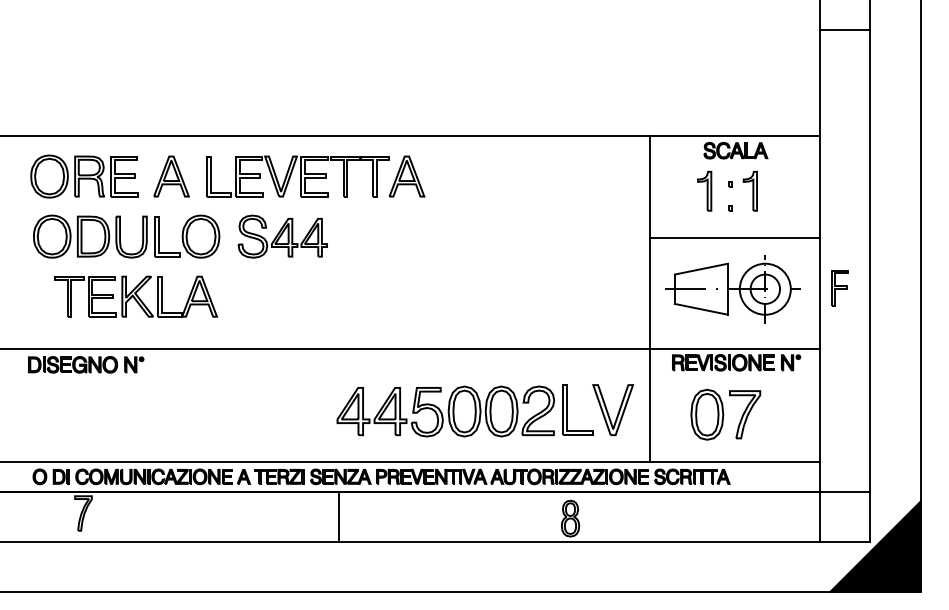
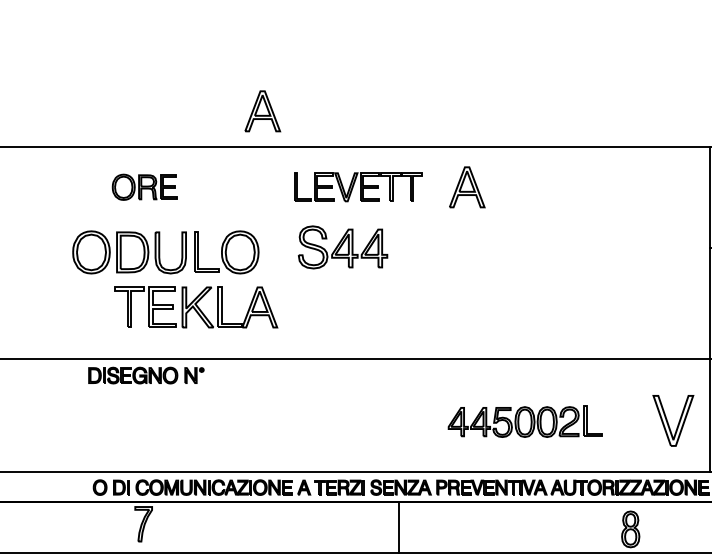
part: (84, 176) -> (144, 187), size x0.6
part: (171, 176) -> (262, 111), moved
part: (297, 176) -> (357, 187), size x0.7
part: (126, 236) -> (165, 252), moved
part: (464, 410) -> (524, 421), size x0.6

